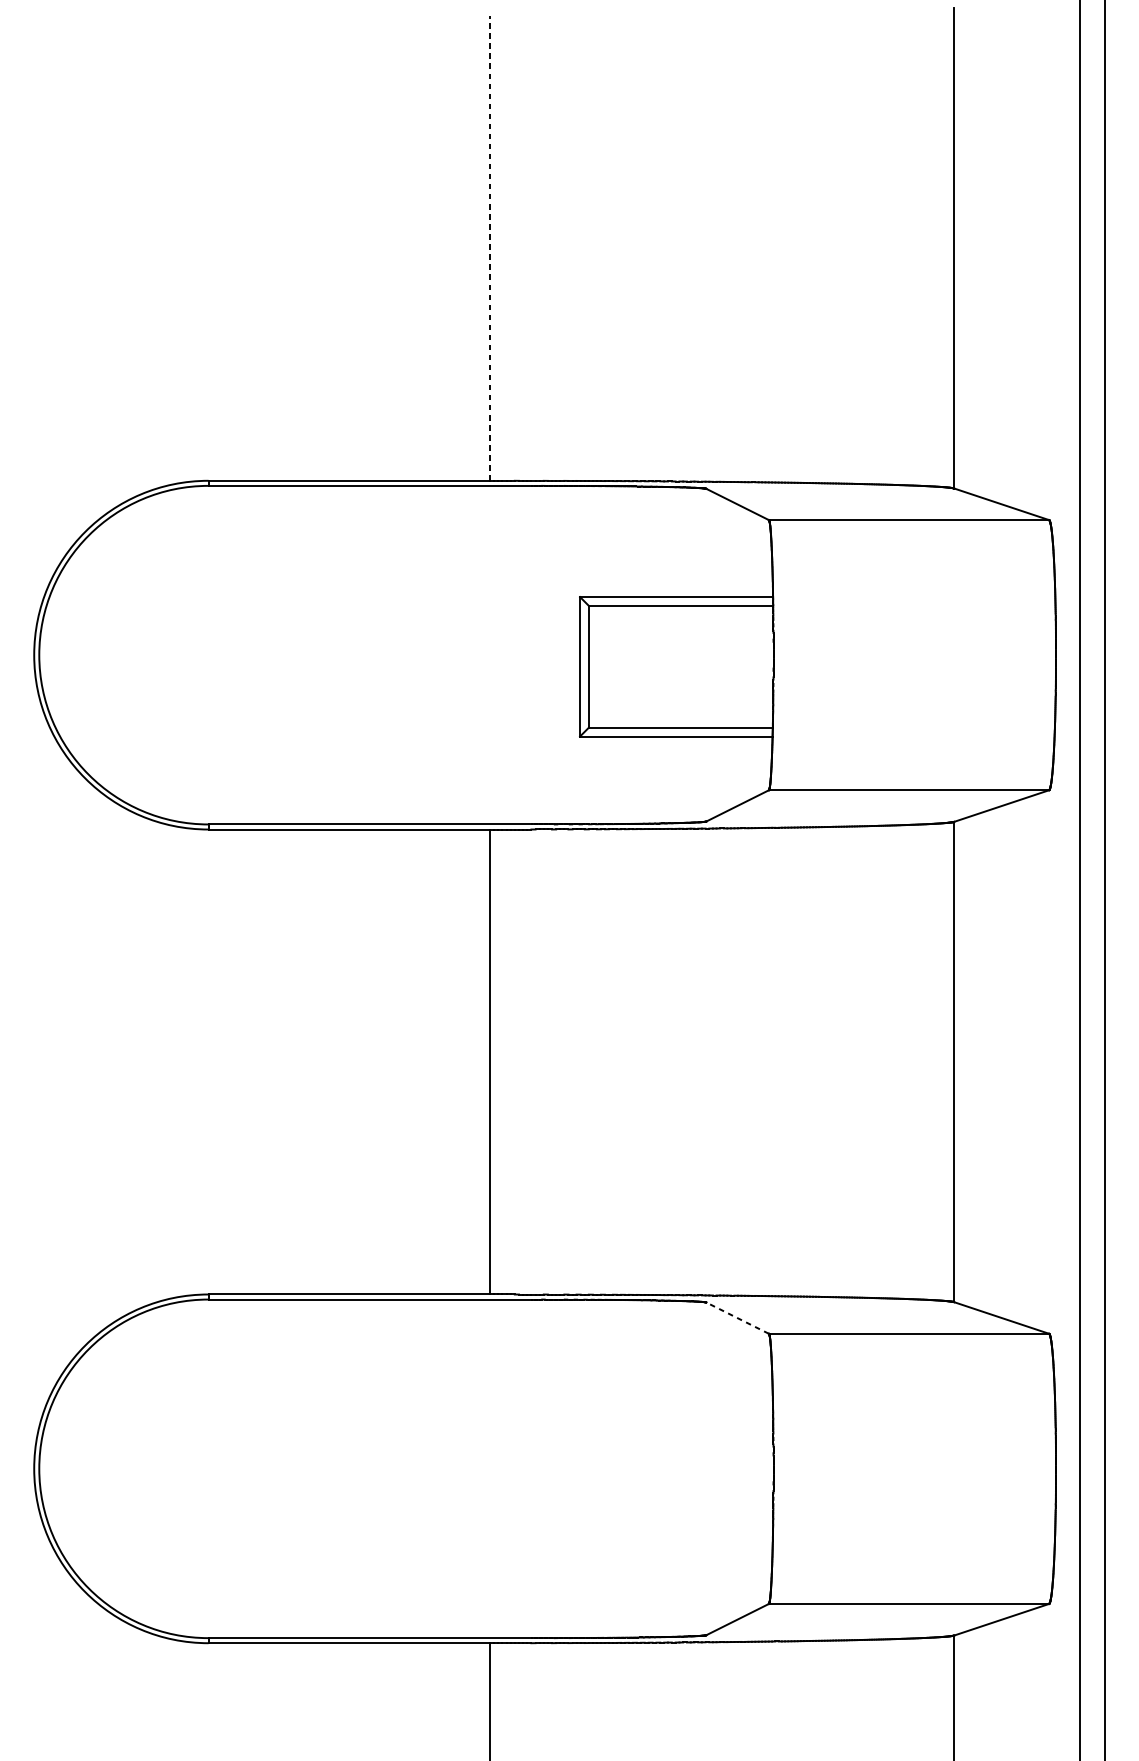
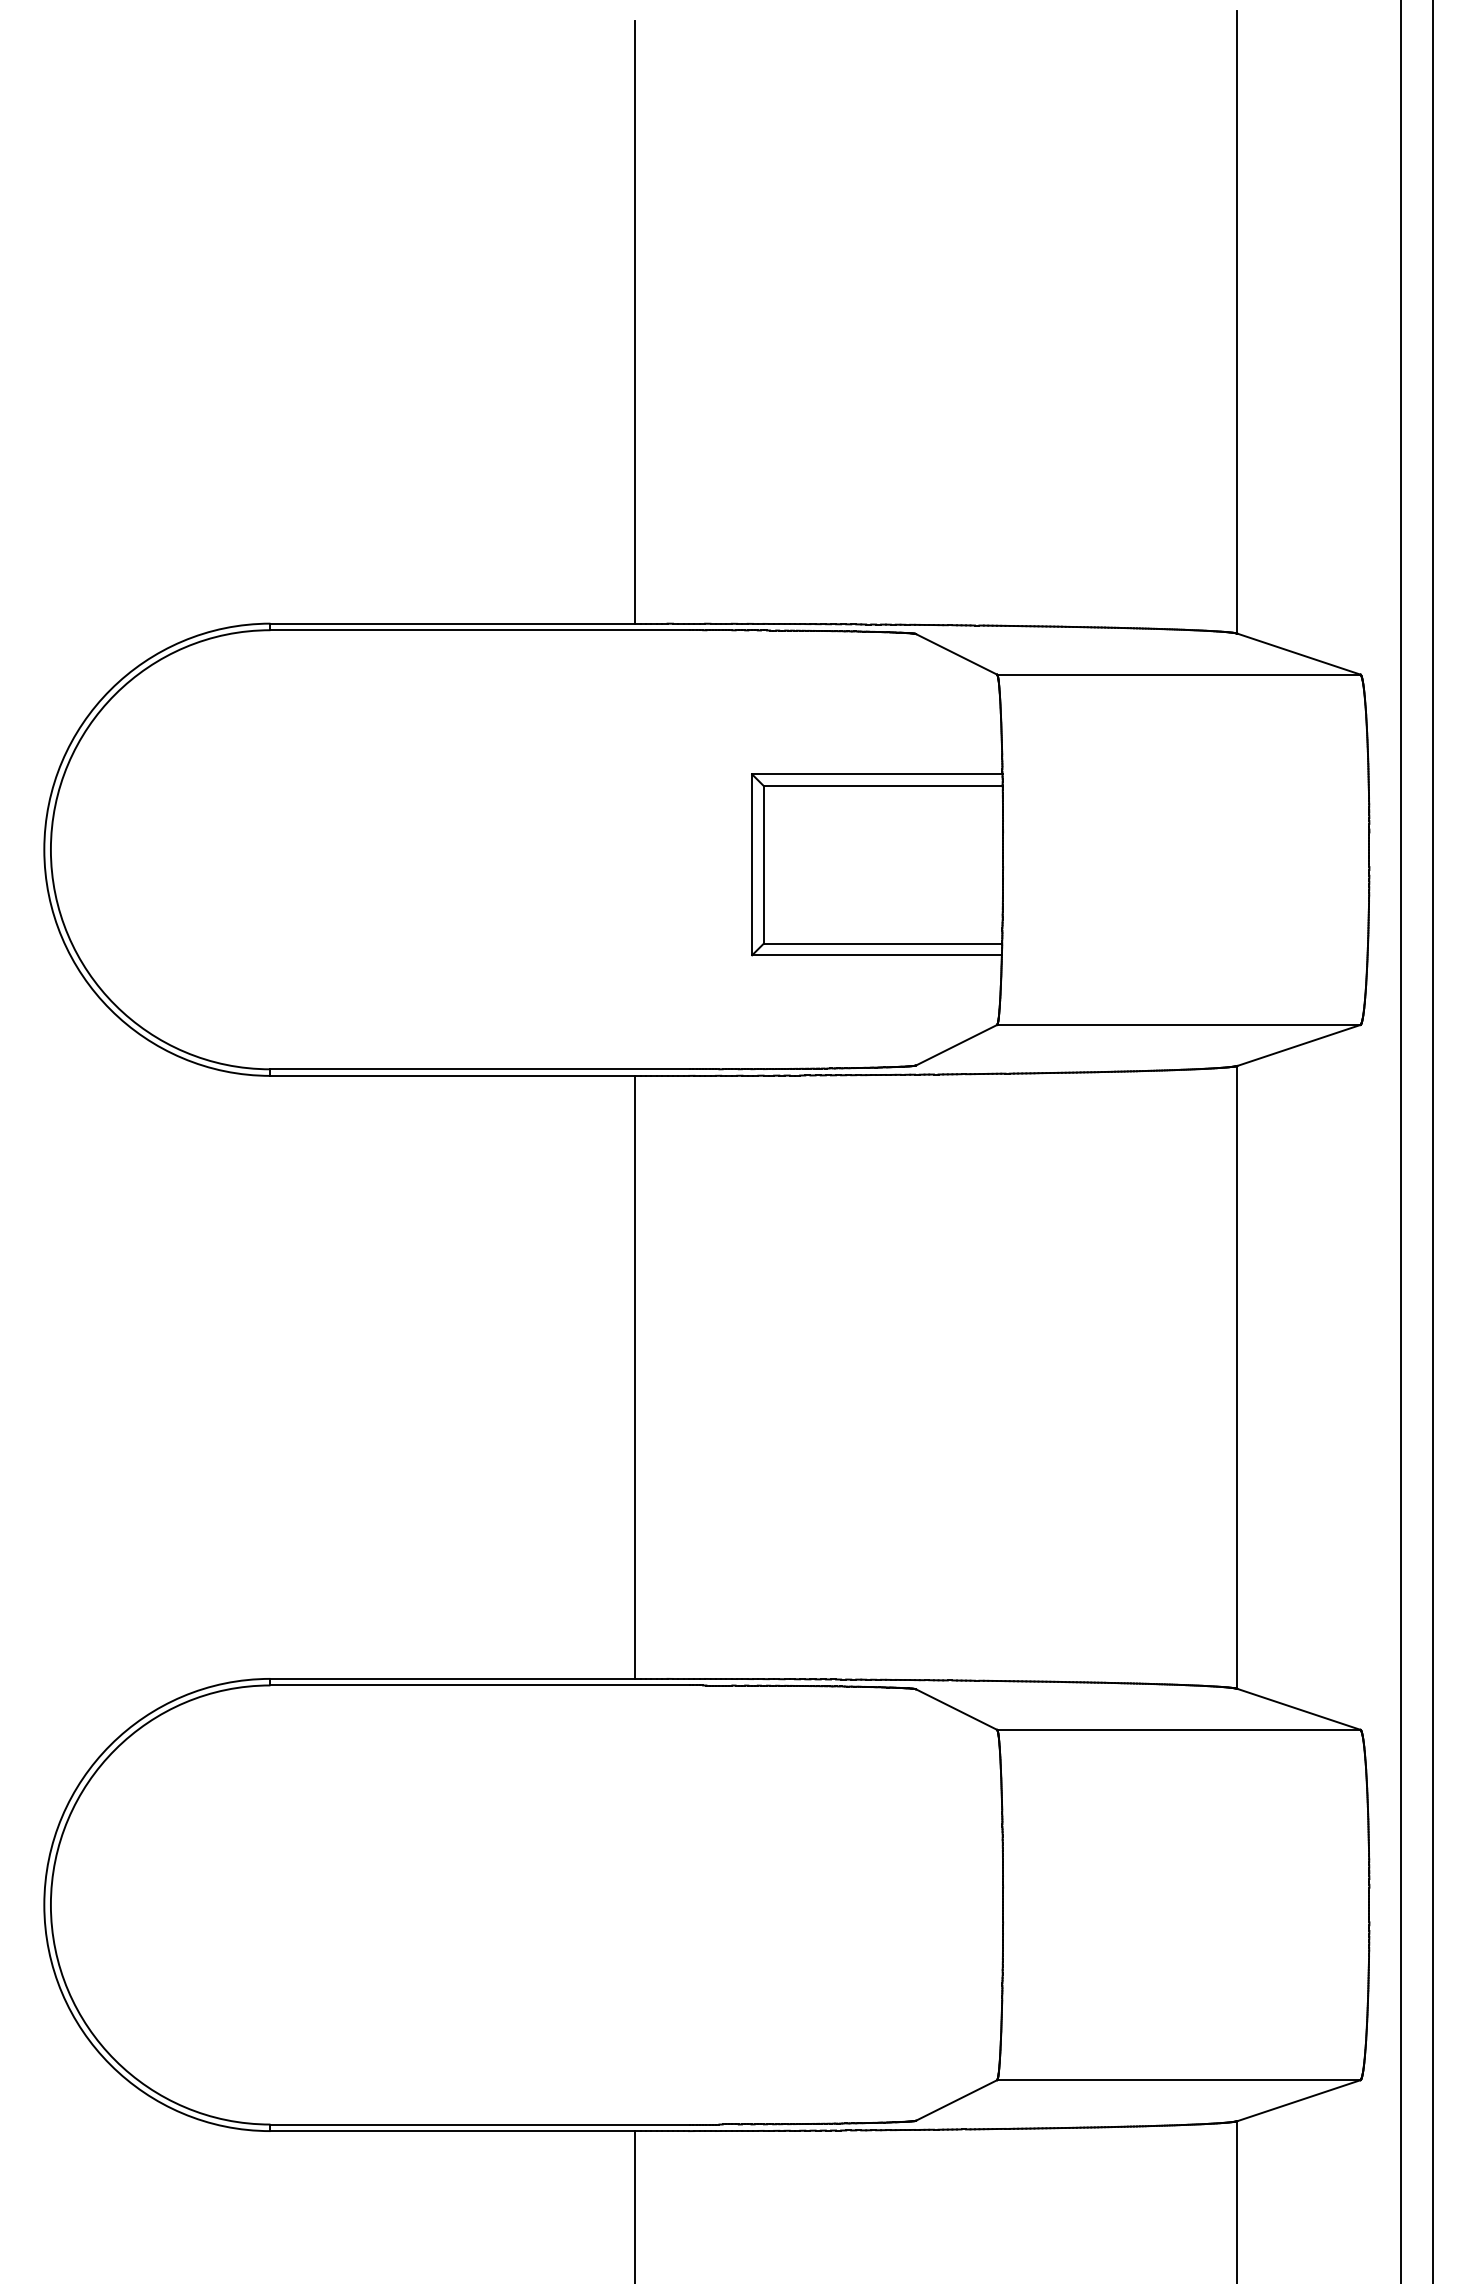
line: (490, 247) -> (635, 321), dashed -> solid
line: (737, 1318) -> (956, 1709), dashed -> solid

